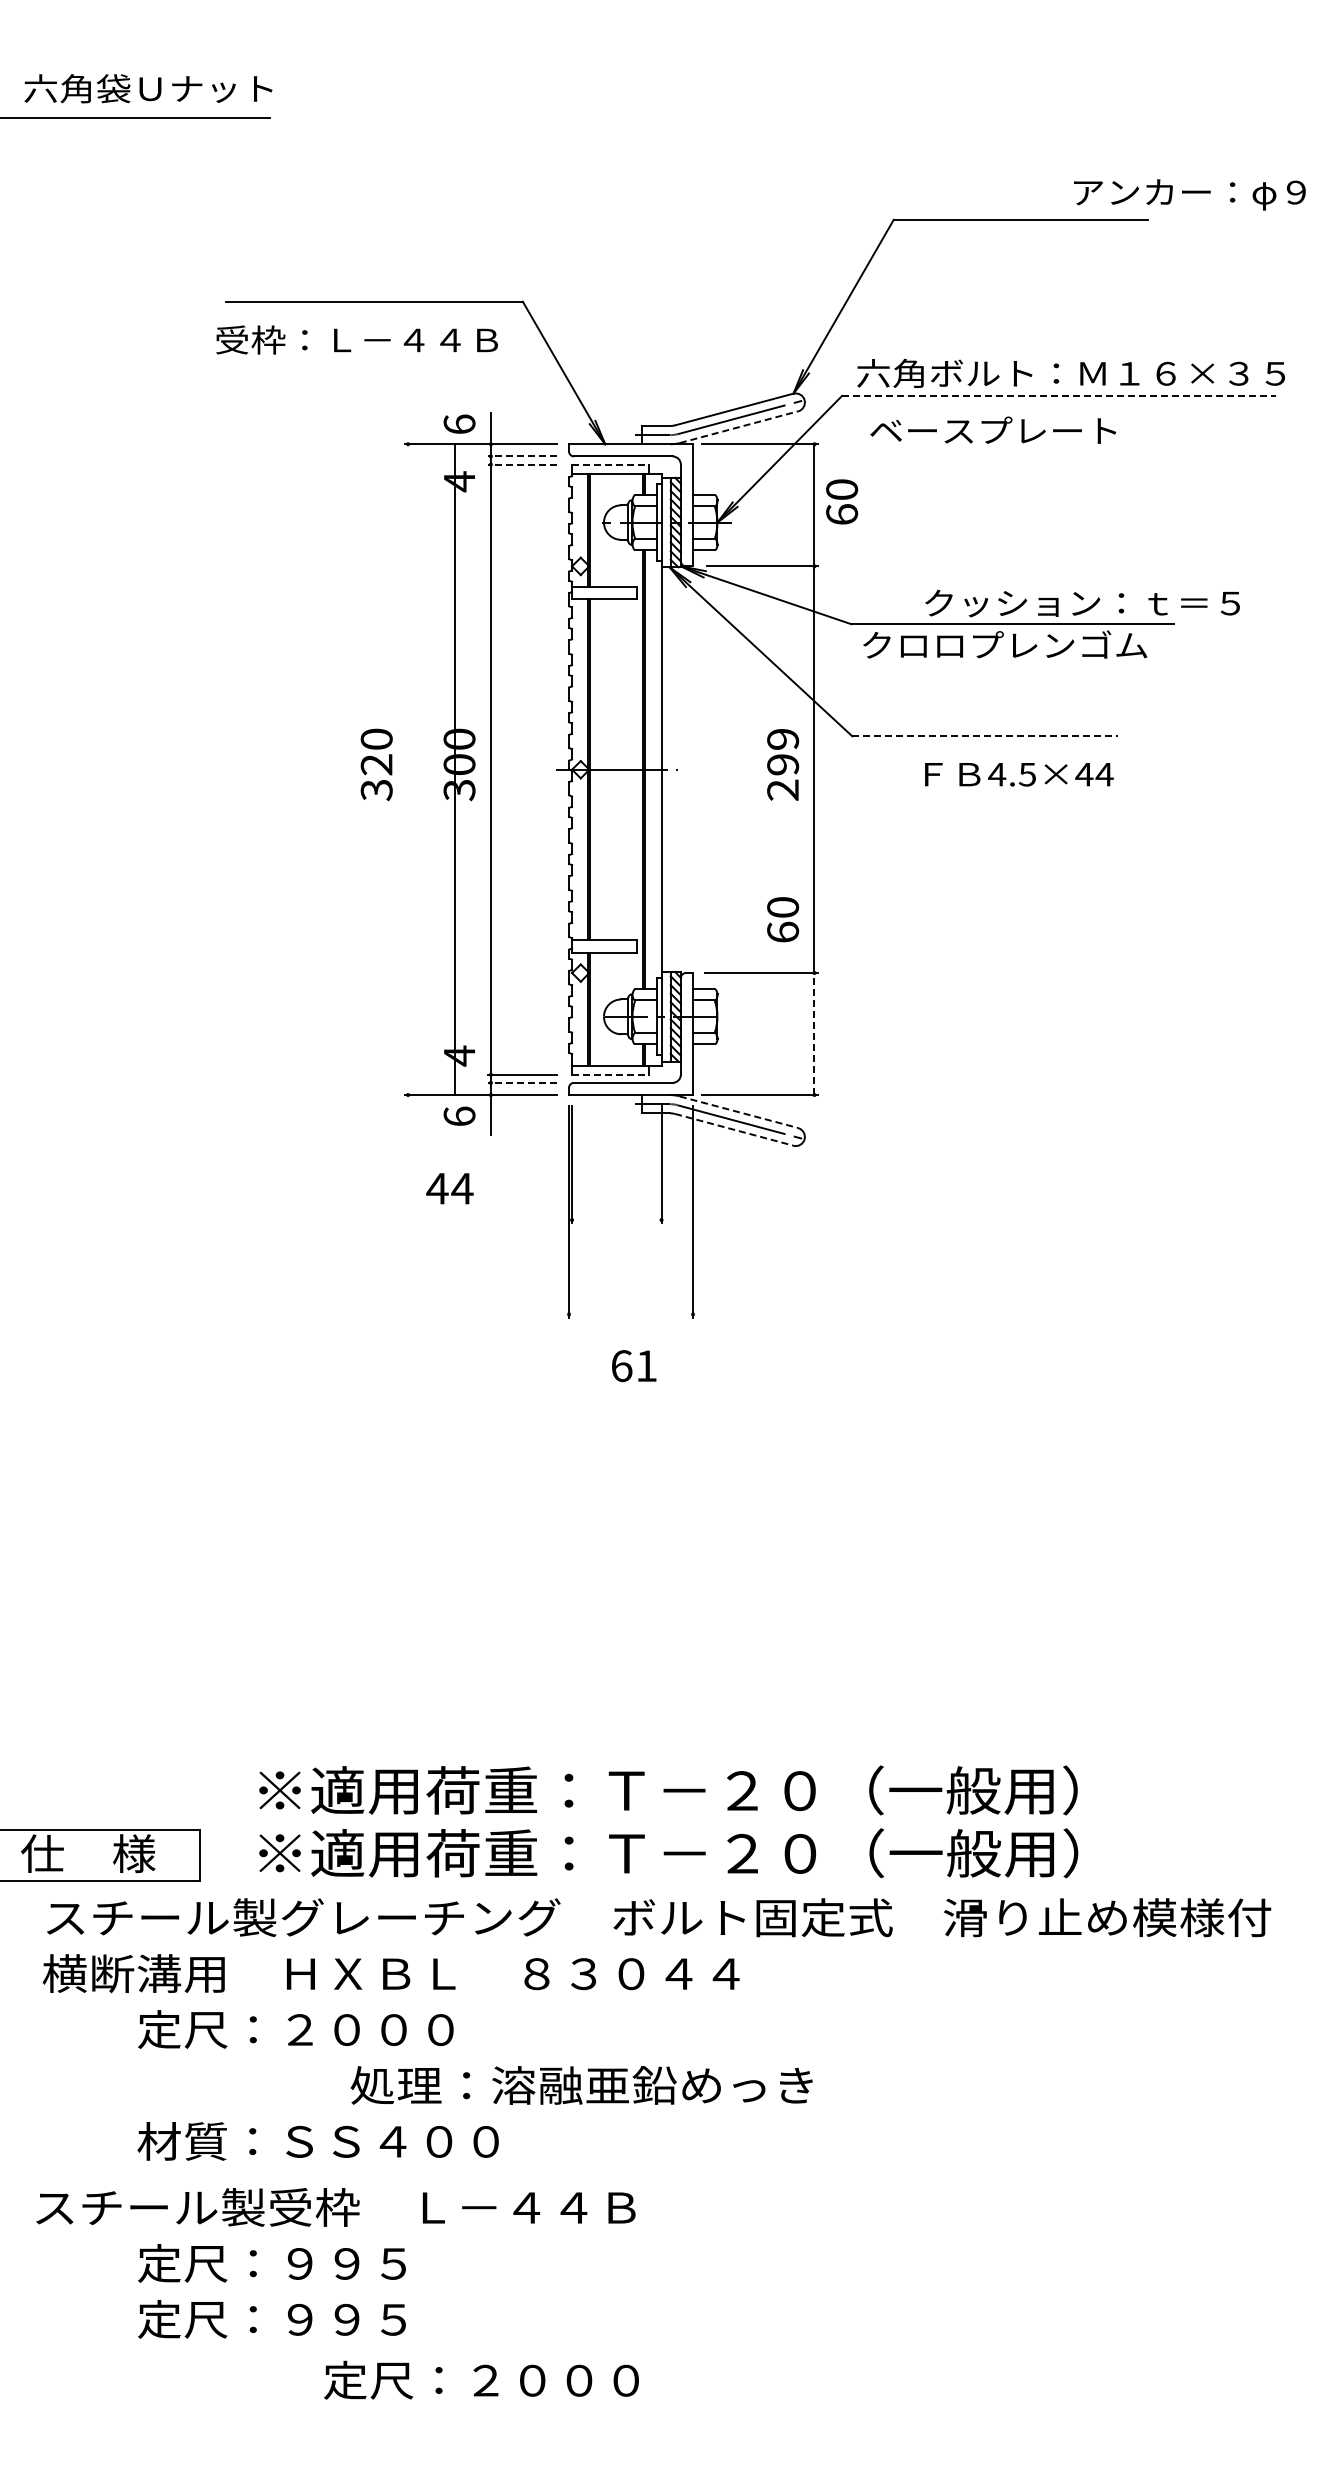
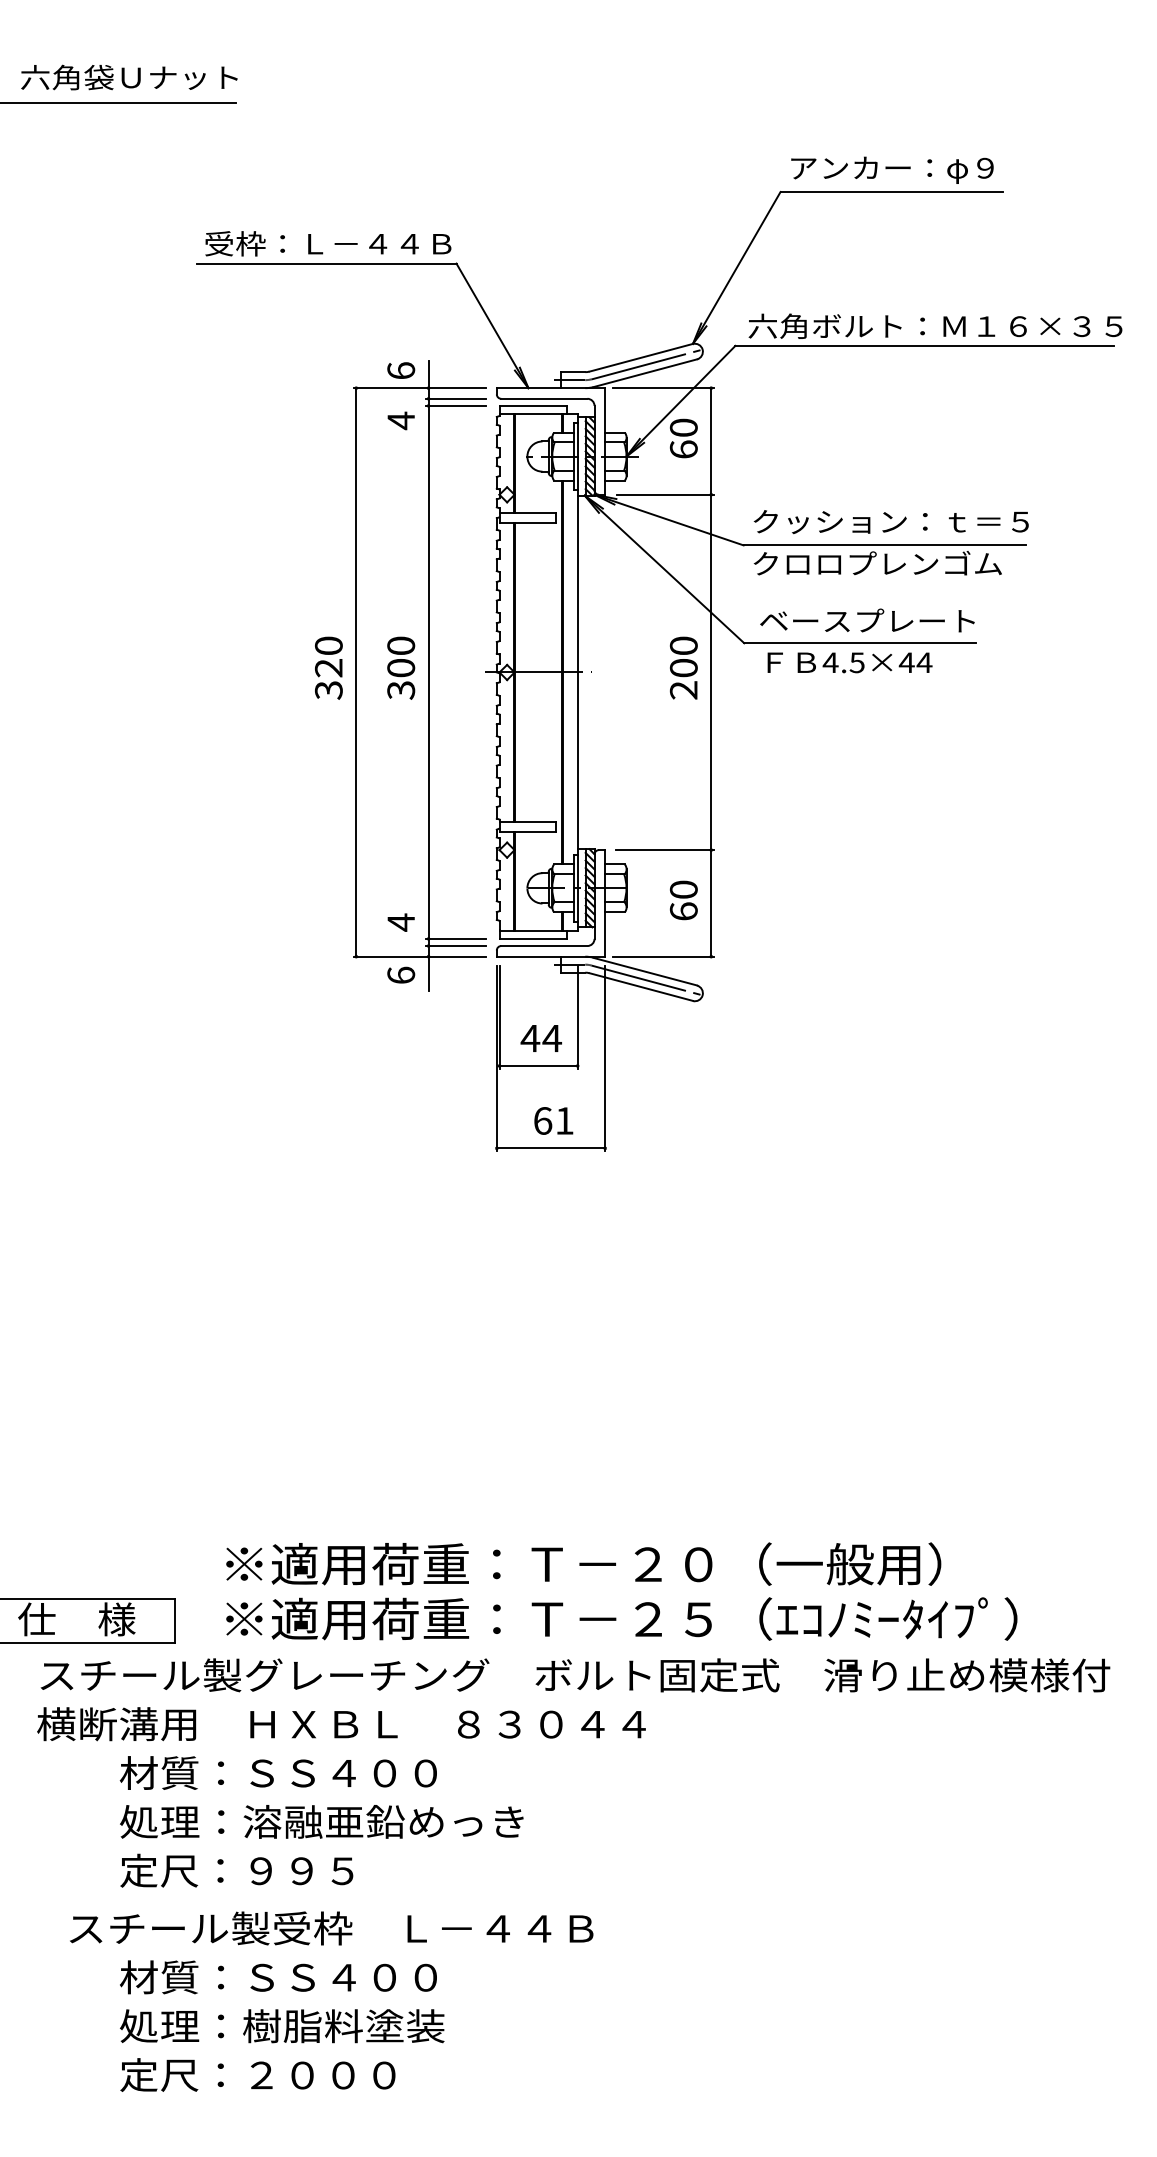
text: (1189, 194) -> (892, 169), moved
text: (356, 339) -> (327, 243), moved
line: (1058, 395) -> (924, 345), dashed -> solid
line: (739, 427) -> (645, 373), dashed -> solid
text: (993, 429) -> (867, 619), moved
line: (521, 456) -> (455, 398), dashed -> solid
line: (521, 464) -> (455, 405), dashed -> solid
line: (610, 464) -> (533, 405), dashed -> solid
text: (842, 501) -> (684, 438), moved
text: (1082, 603) -> (891, 522), moved
line: (985, 736) -> (860, 643), dashed -> solid
text: (783, 751) -> (684, 656), 299 -> 200
line: (455, 769) -> (356, 672), moved
text: (1019, 774) -> (850, 662), moved
text: (783, 919) -> (684, 900), moved
line: (814, 1033) -> (711, 902), dashed -> solid
line: (610, 1074) -> (533, 938), dashed -> solid
line: (521, 1082) -> (455, 945), dashed -> solid
line: (739, 1112) -> (645, 971), dashed -> solid
line: (734, 1129) -> (641, 986), dashed -> solid
text: (449, 1188) -> (540, 1038), moved
line: (616, 1220) -> (538, 1066), added
line: (631, 1314) -> (551, 1148), added
text: (634, 1366) -> (554, 1121), moved
text: (974, 1853) -> (851, 1619), ※適用荷重：Ｔ－２０（一般用） -> ※適用荷重：Ｔ－２５（ｴｺﾉﾐｰﾀｲﾌﾟ）
text: (318, 2029) -> (277, 1773), 定尺：２０００ -> 材質：ＳＳ４００
text: (581, 2085) -> (321, 1821), moved
text: (317, 2141) -> (277, 1870), 材質：ＳＳ４００ -> 定尺：９９５
text: (335, 2207) -> (331, 1928), moved
text: (318, 2263) -> (277, 1977), 定尺：９９５ -> 材質：ＳＳ４００
text: (323, 2318) -> (282, 2025), 定尺：９９５ -> 処理：樹脂料塗装
text: (481, 2379) -> (257, 2074), moved

